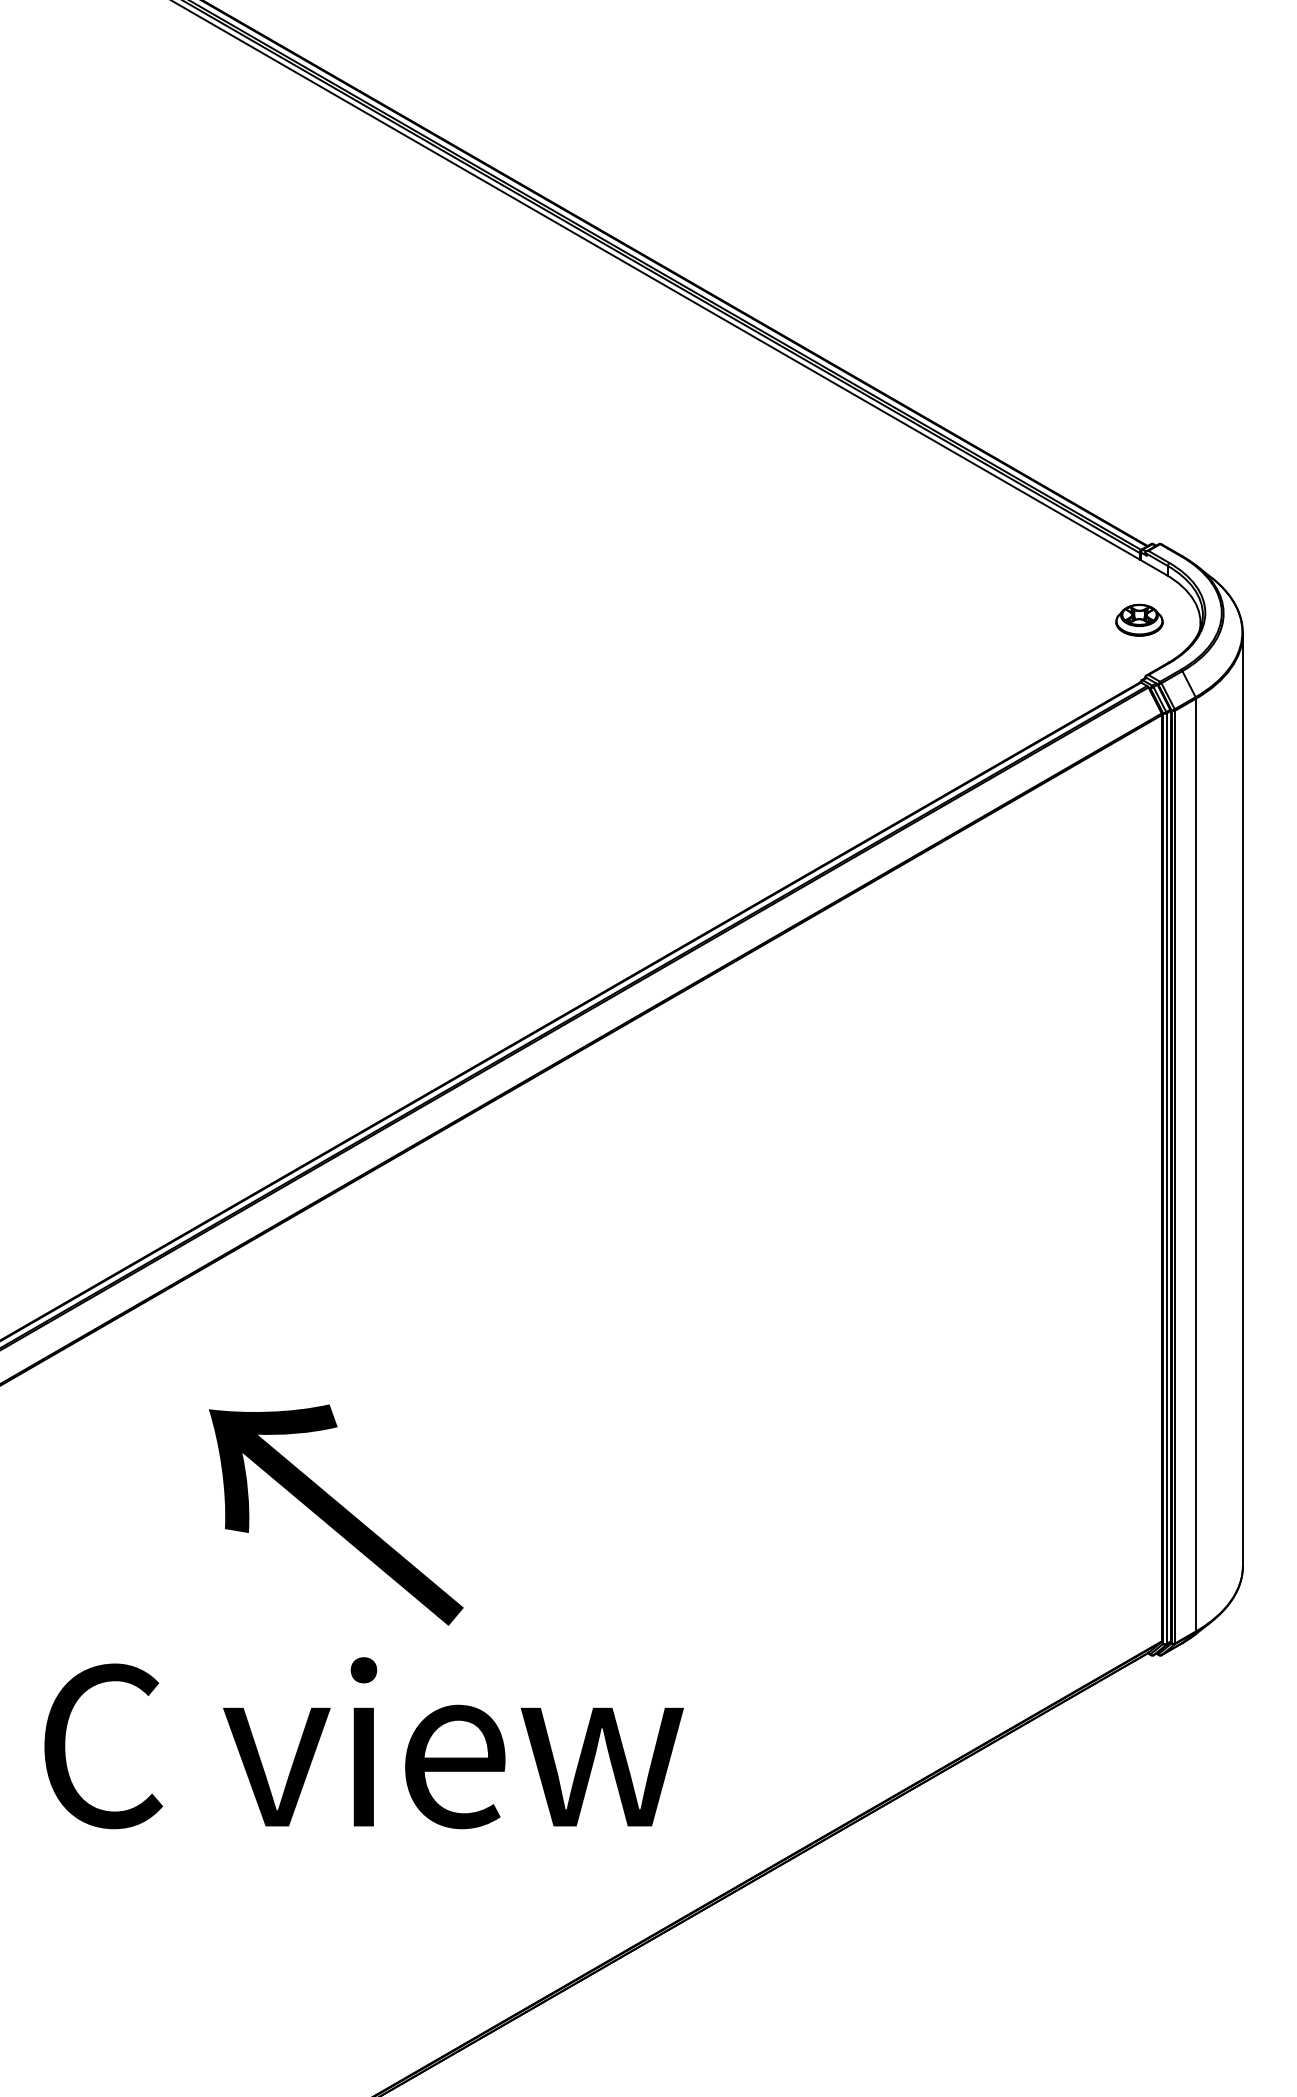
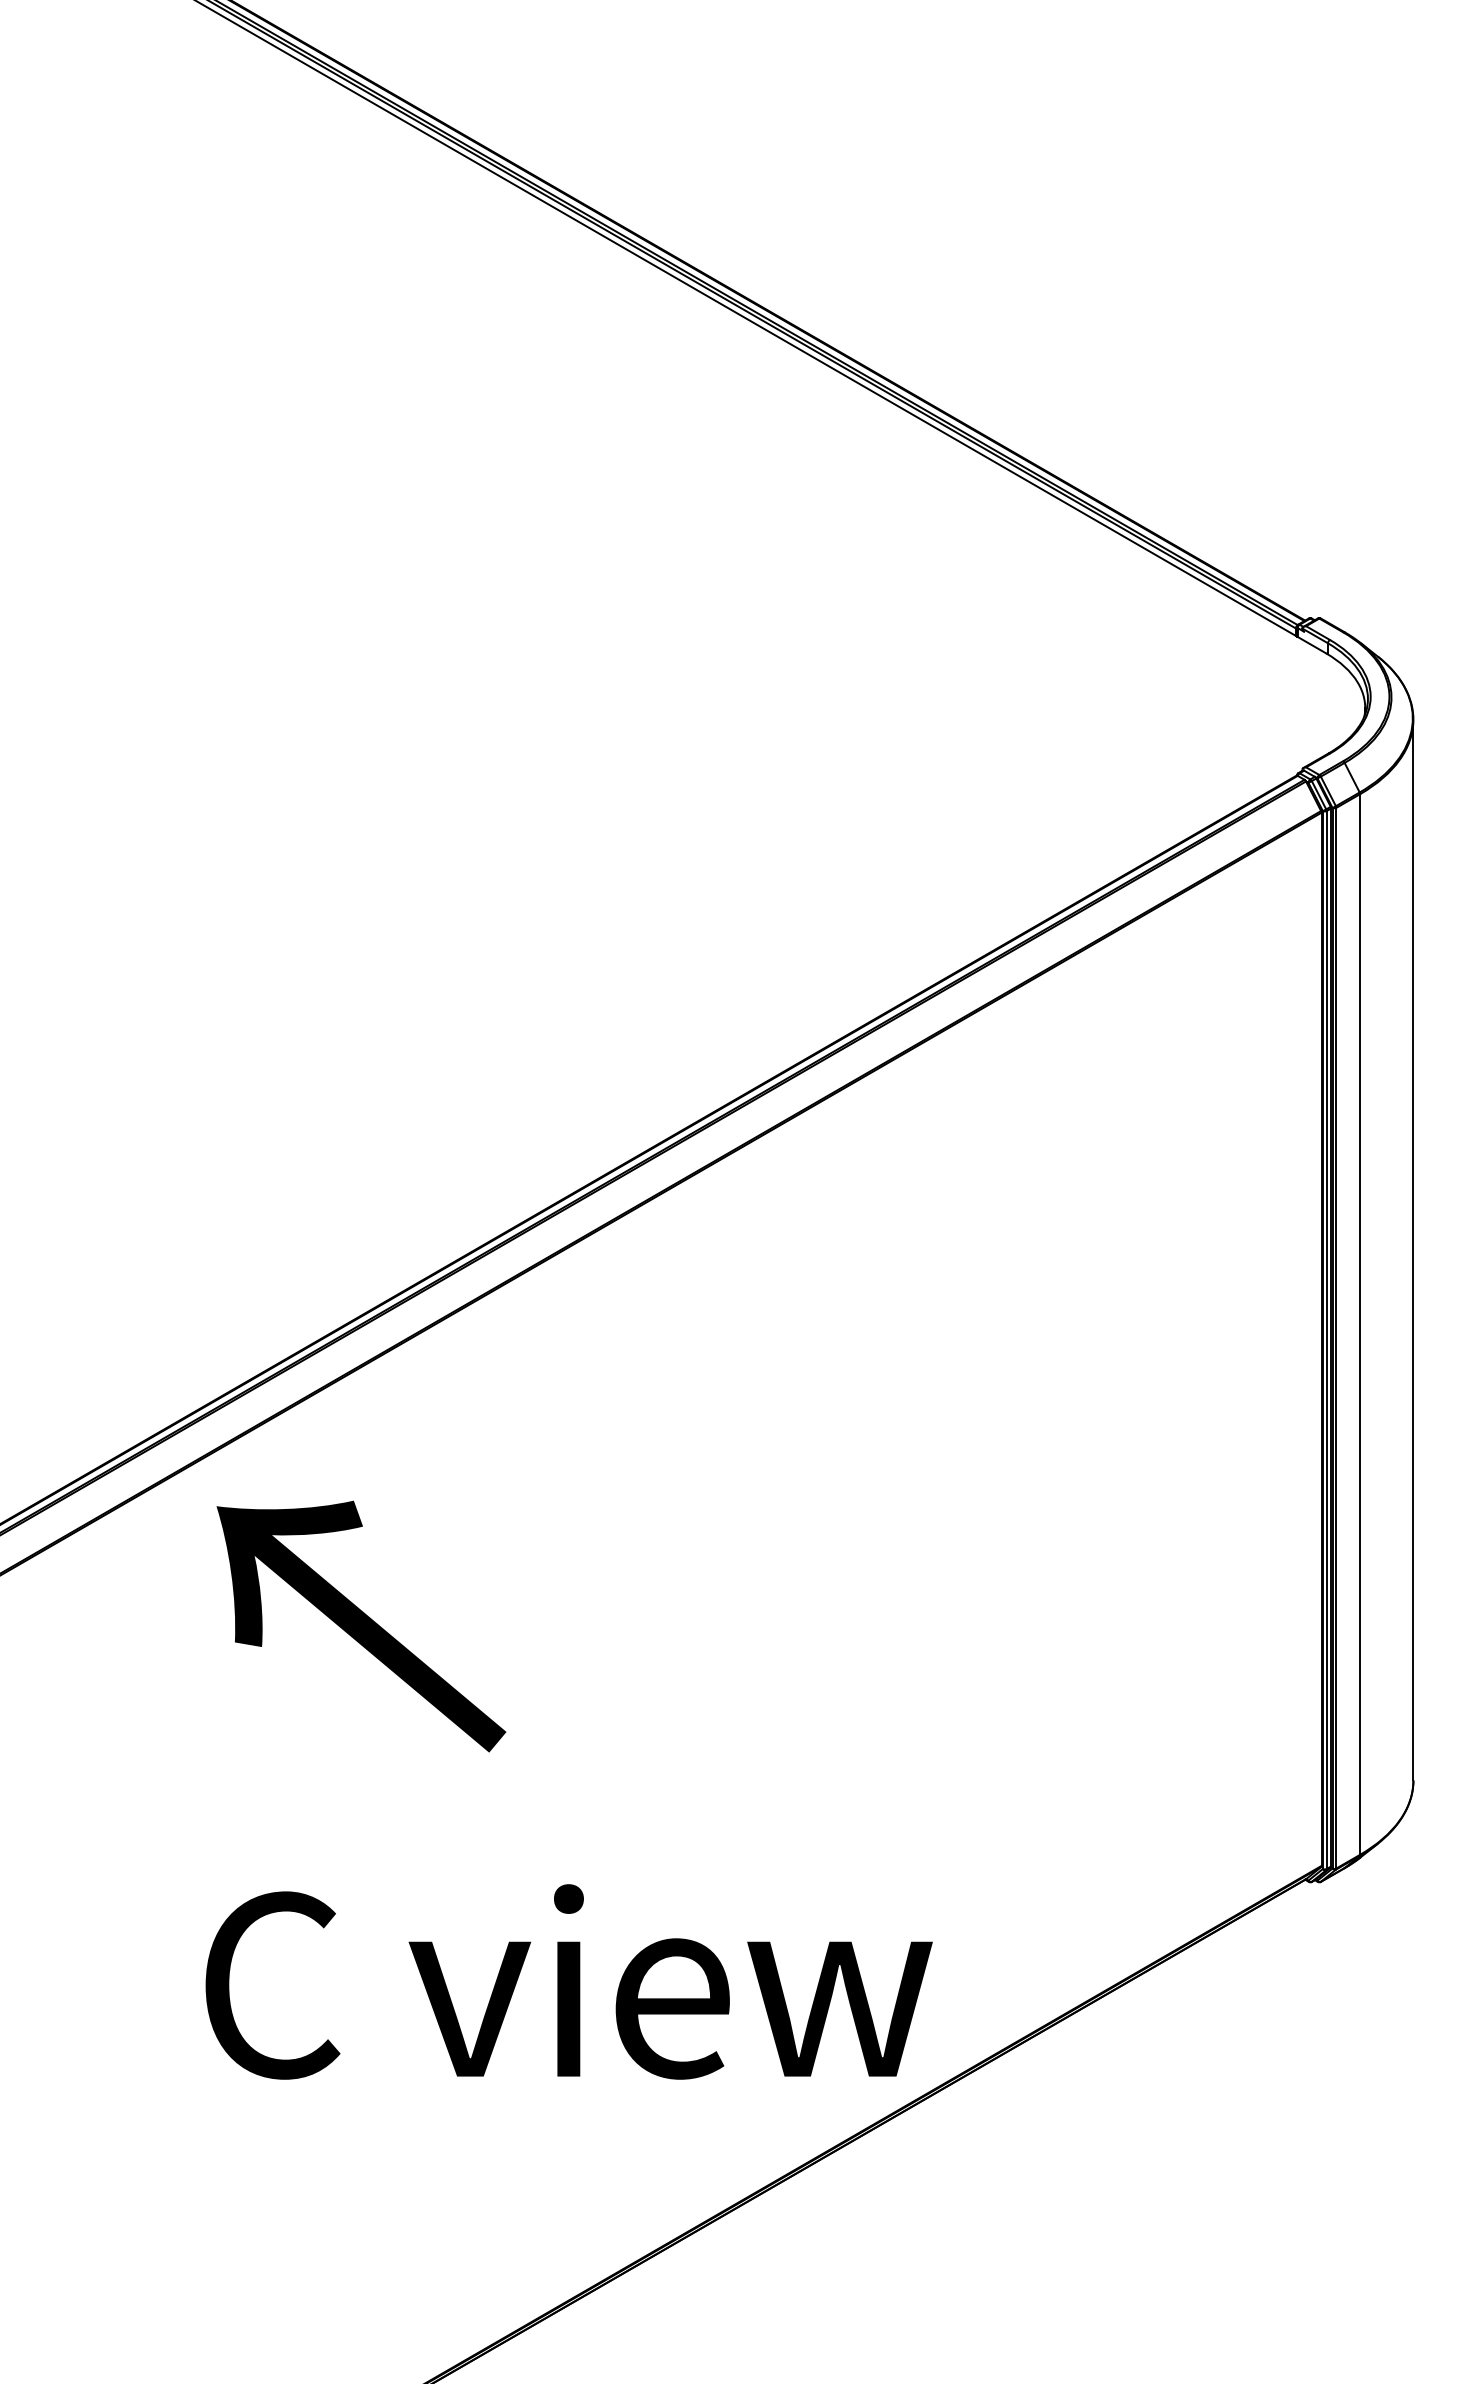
part: (1139, 619) -> (1295, 704), removed
text: (336, 1515) -> (361, 1626), moved
text: (363, 1742) -> (568, 1981), moved

